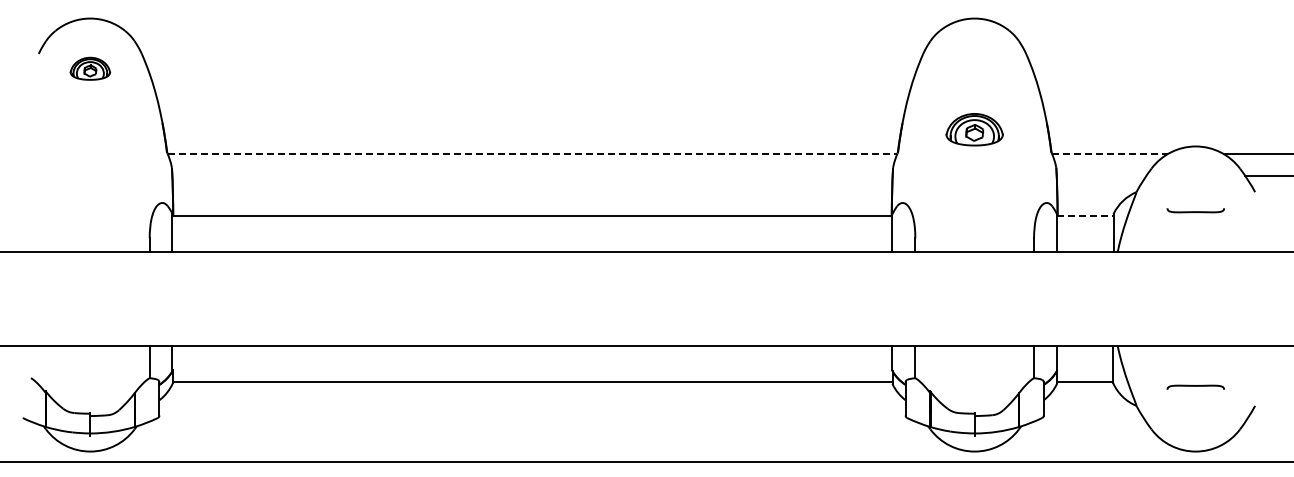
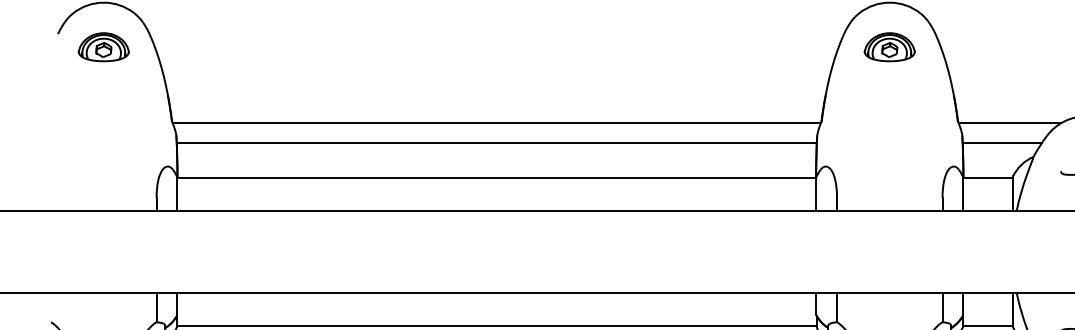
part: (90, 68) -> (103, 47), size x1.43
part: (974, 129) -> (889, 47), moved
line: (532, 154) -> (496, 123), dashed -> solid
line: (1109, 154) -> (1009, 123), dashed -> solid
line: (532, 176) -> (496, 143), added
line: (1101, 176) -> (1002, 143), added
line: (1085, 215) -> (988, 177), dashed -> solid

